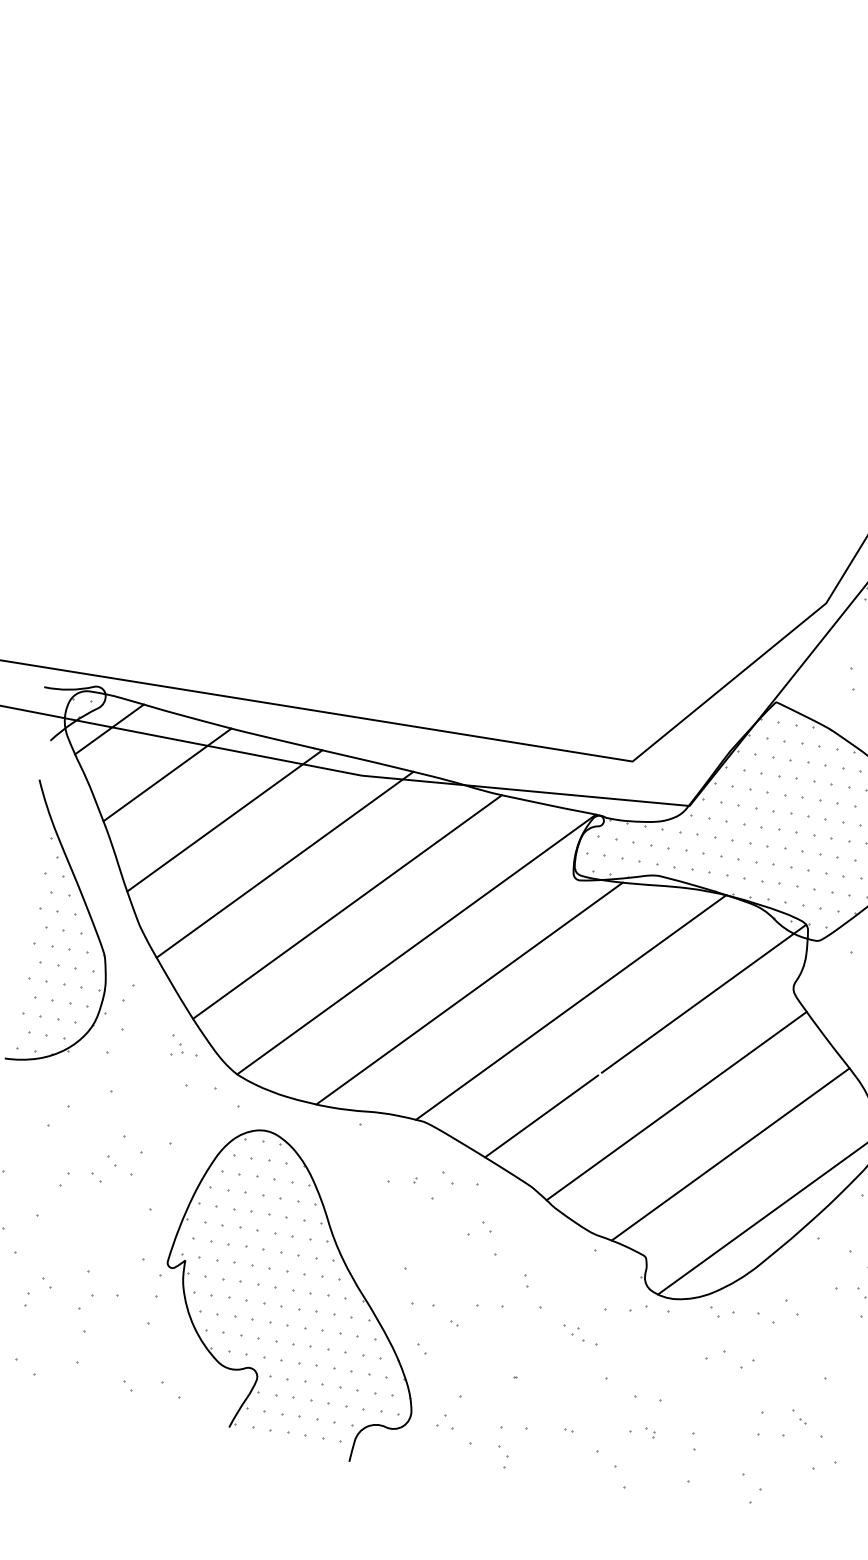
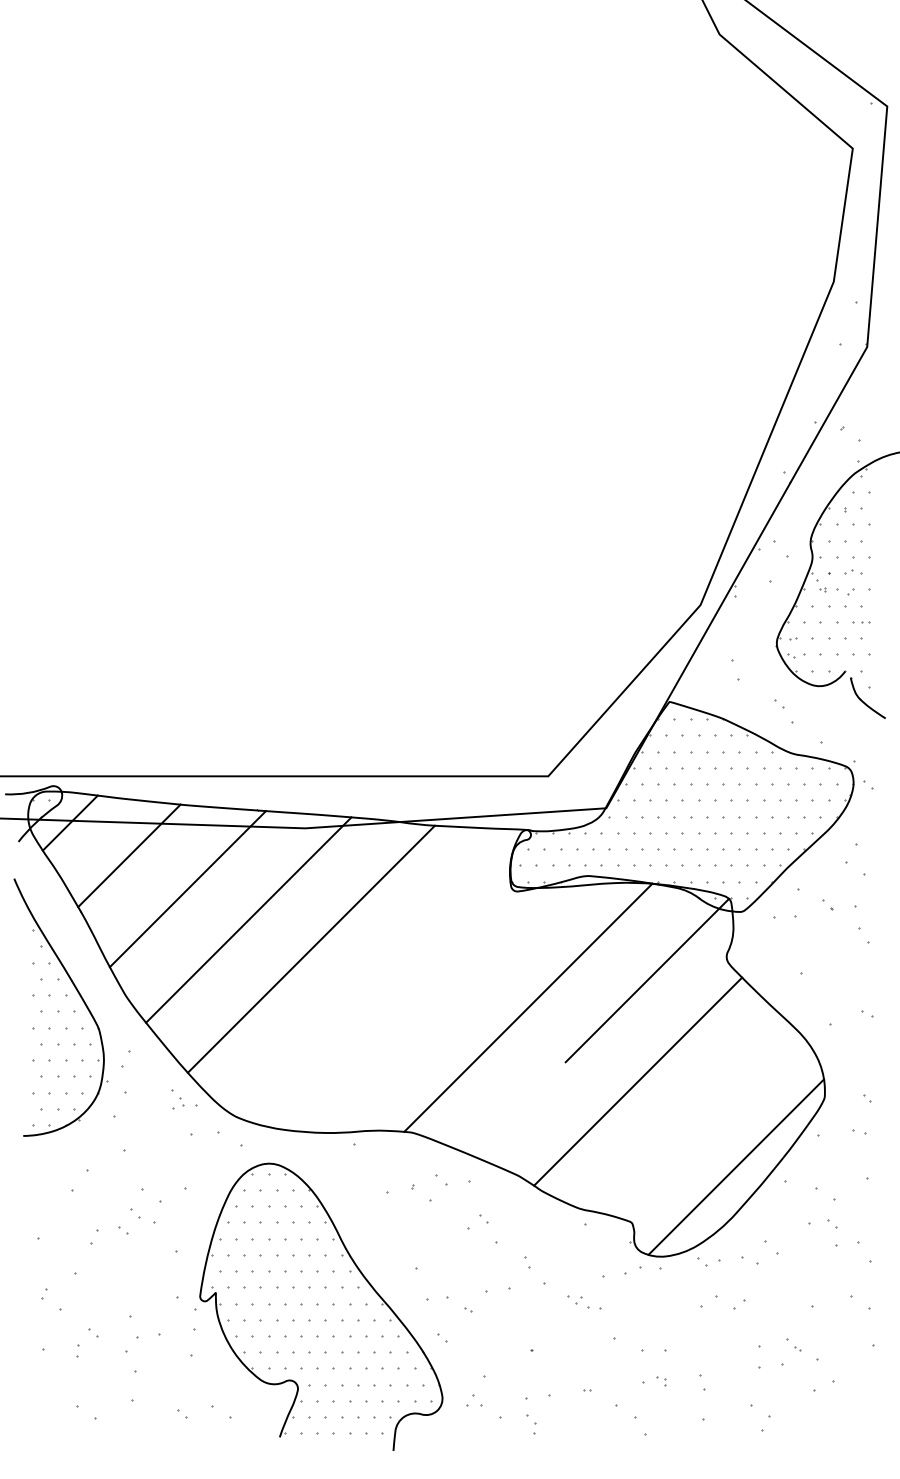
line: (415, 943) -> (378, 972), removed
line: (469, 993) -> (434, 1009), removed
line: (541, 1116) -> (517, 1110), removed
line: (730, 1154) -> (693, 1117), removed

